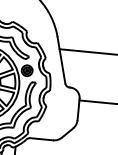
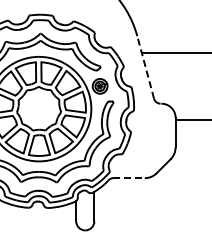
line: (61, 59) -> (145, 66), solid -> dashed
line: (41, 139) -> (129, 178), solid -> dashed

